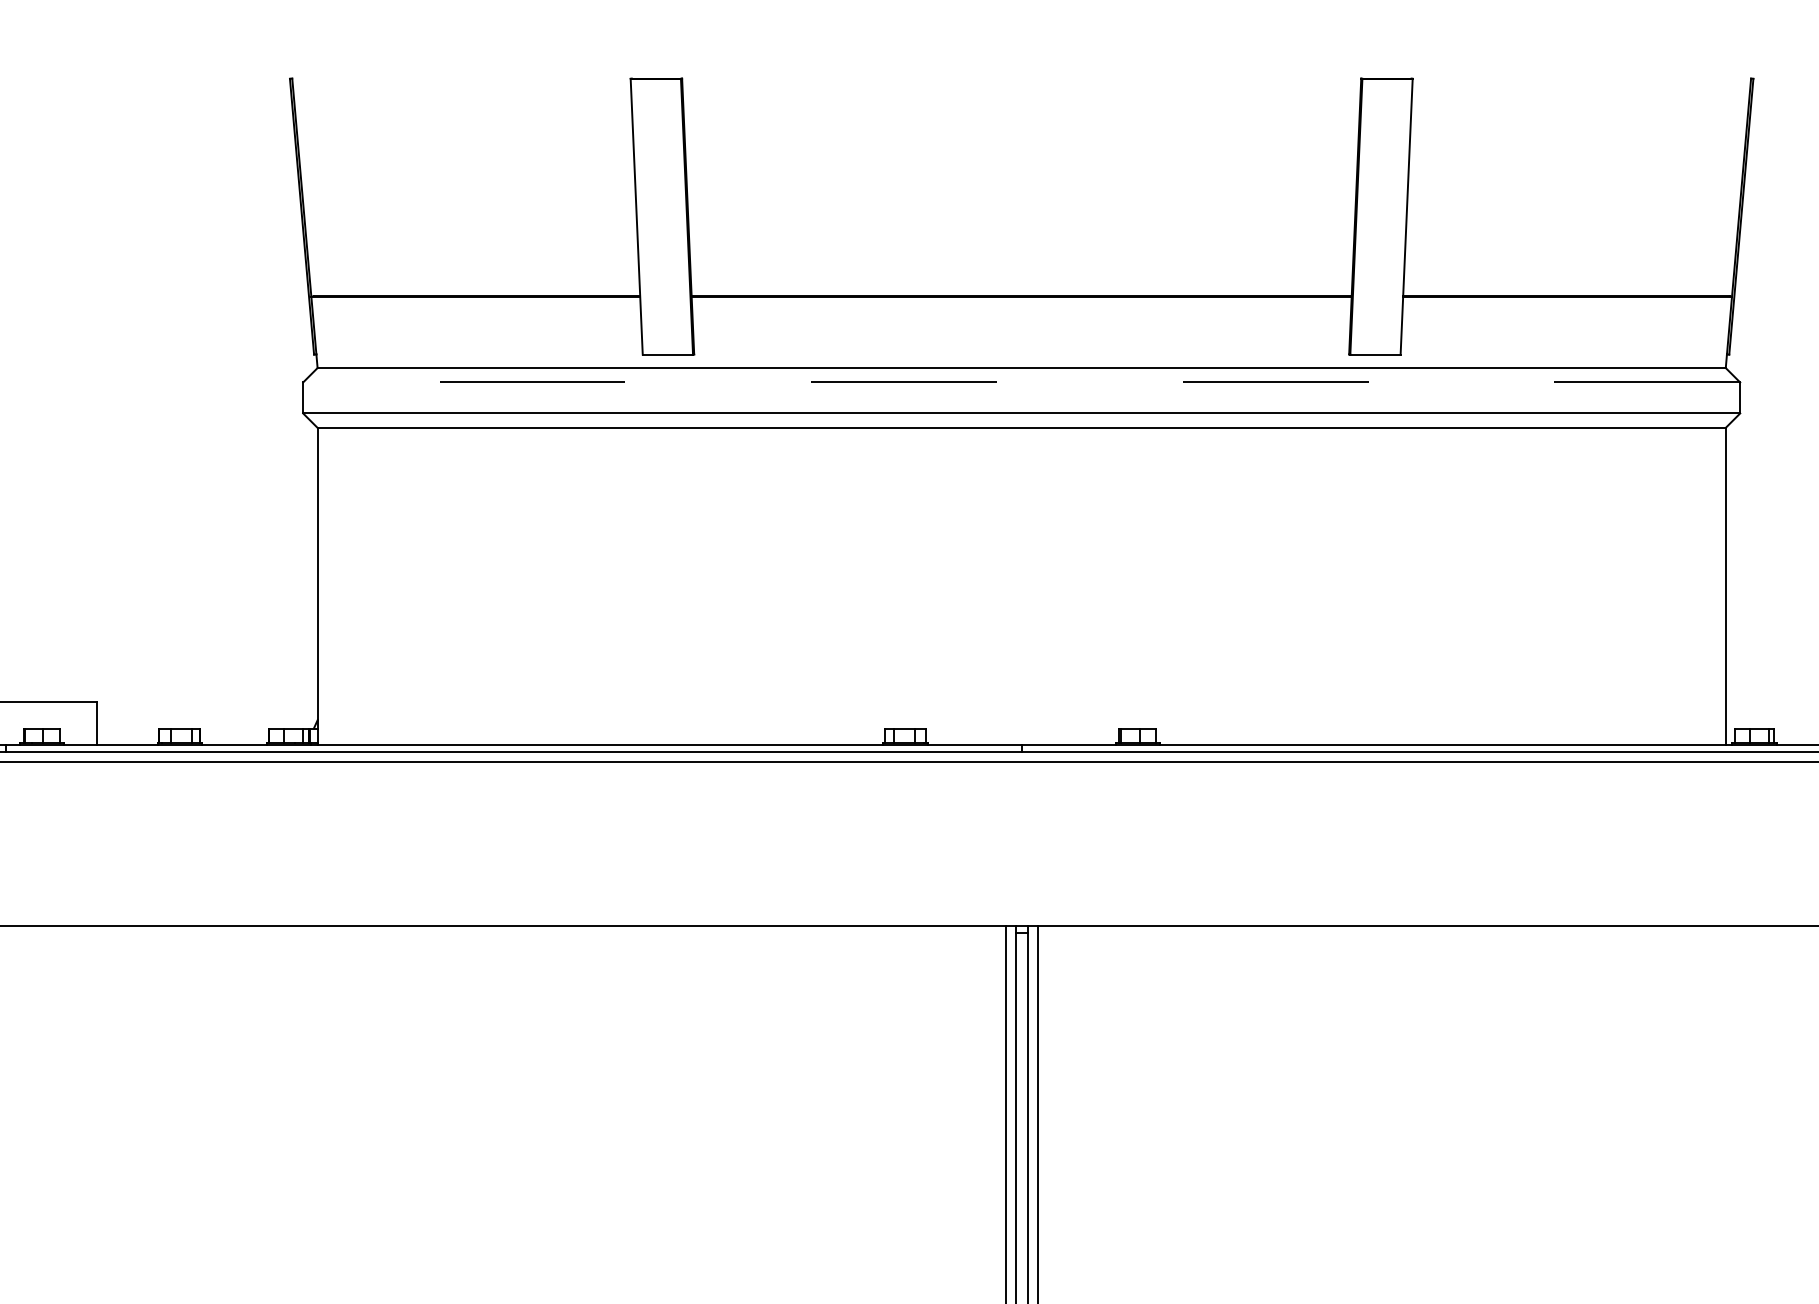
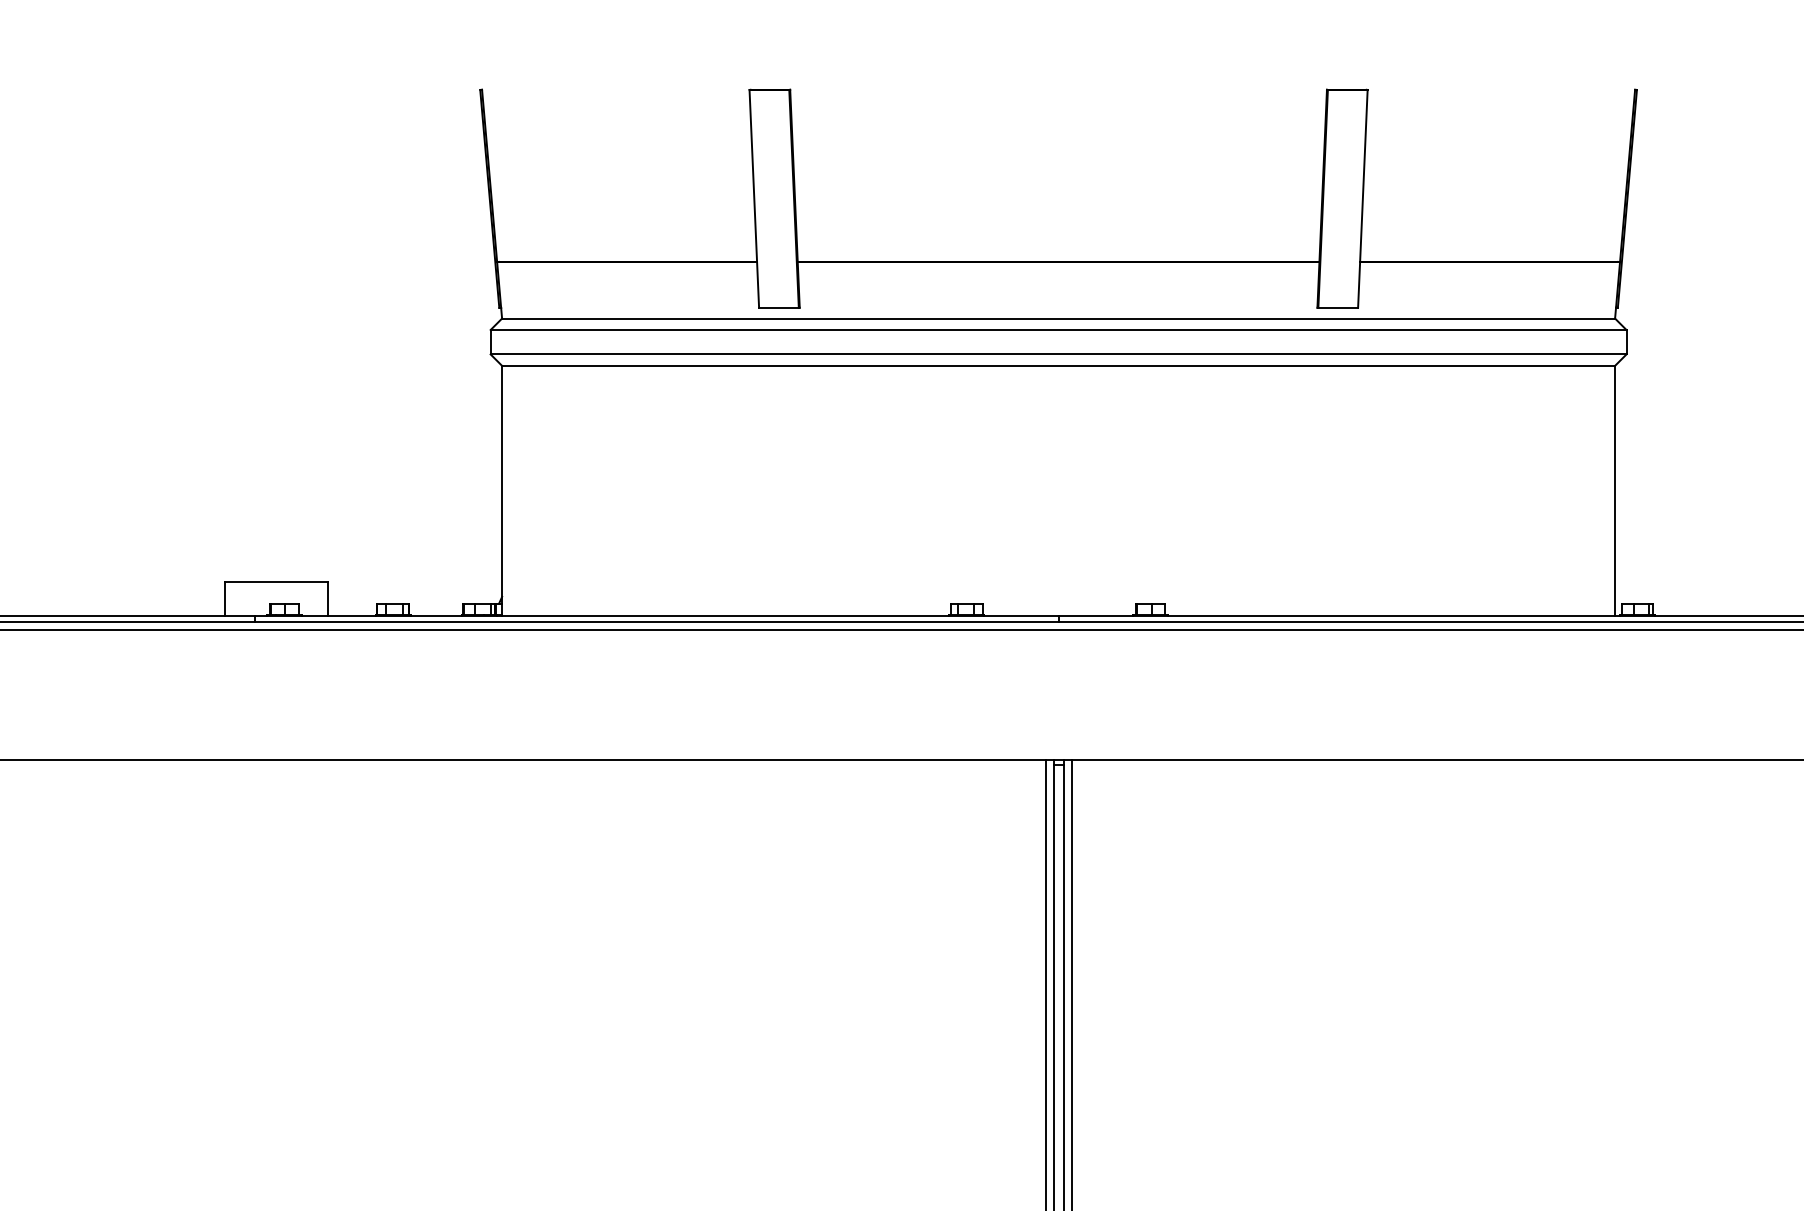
line: (1021, 381) -> (1058, 329), dashed -> solid

